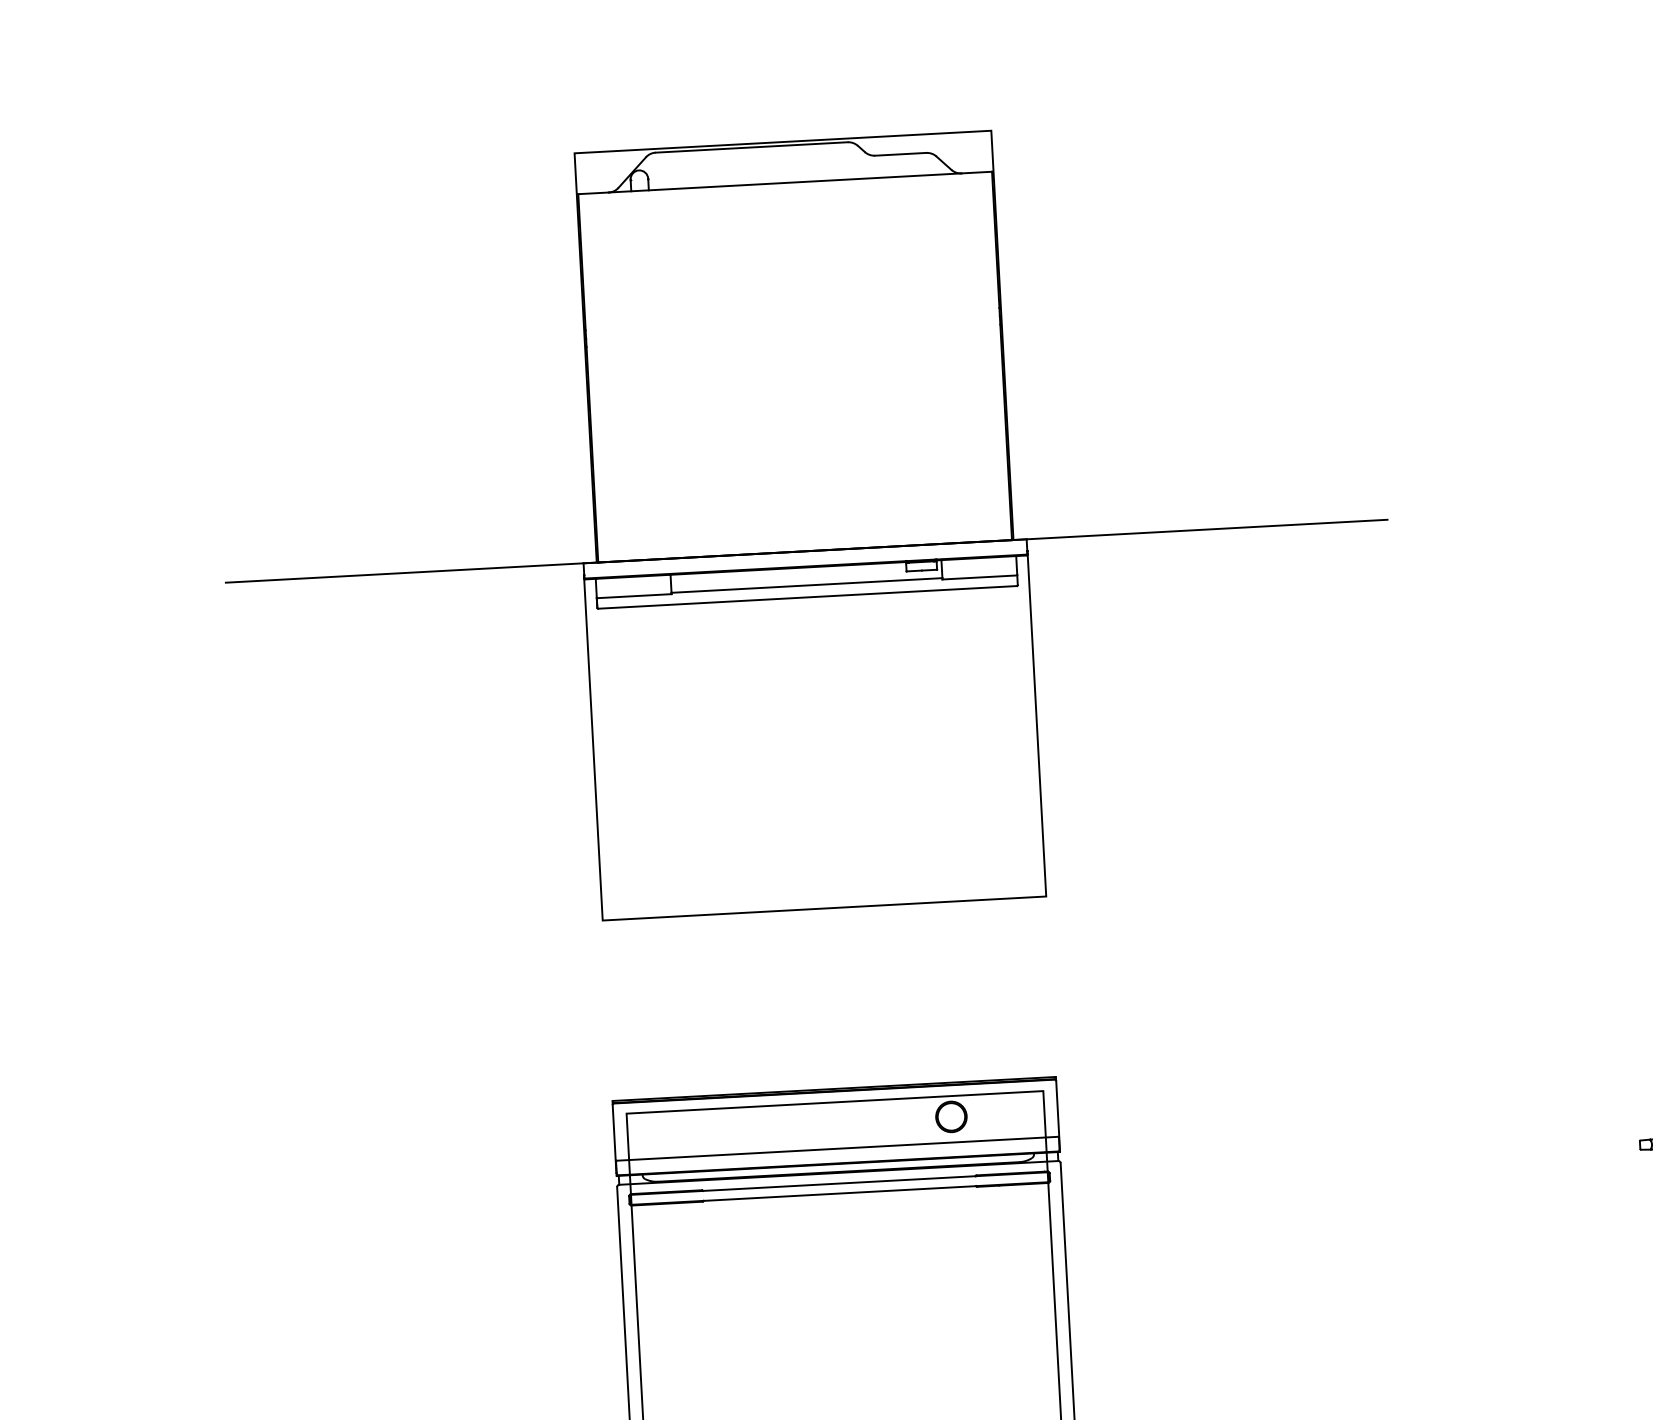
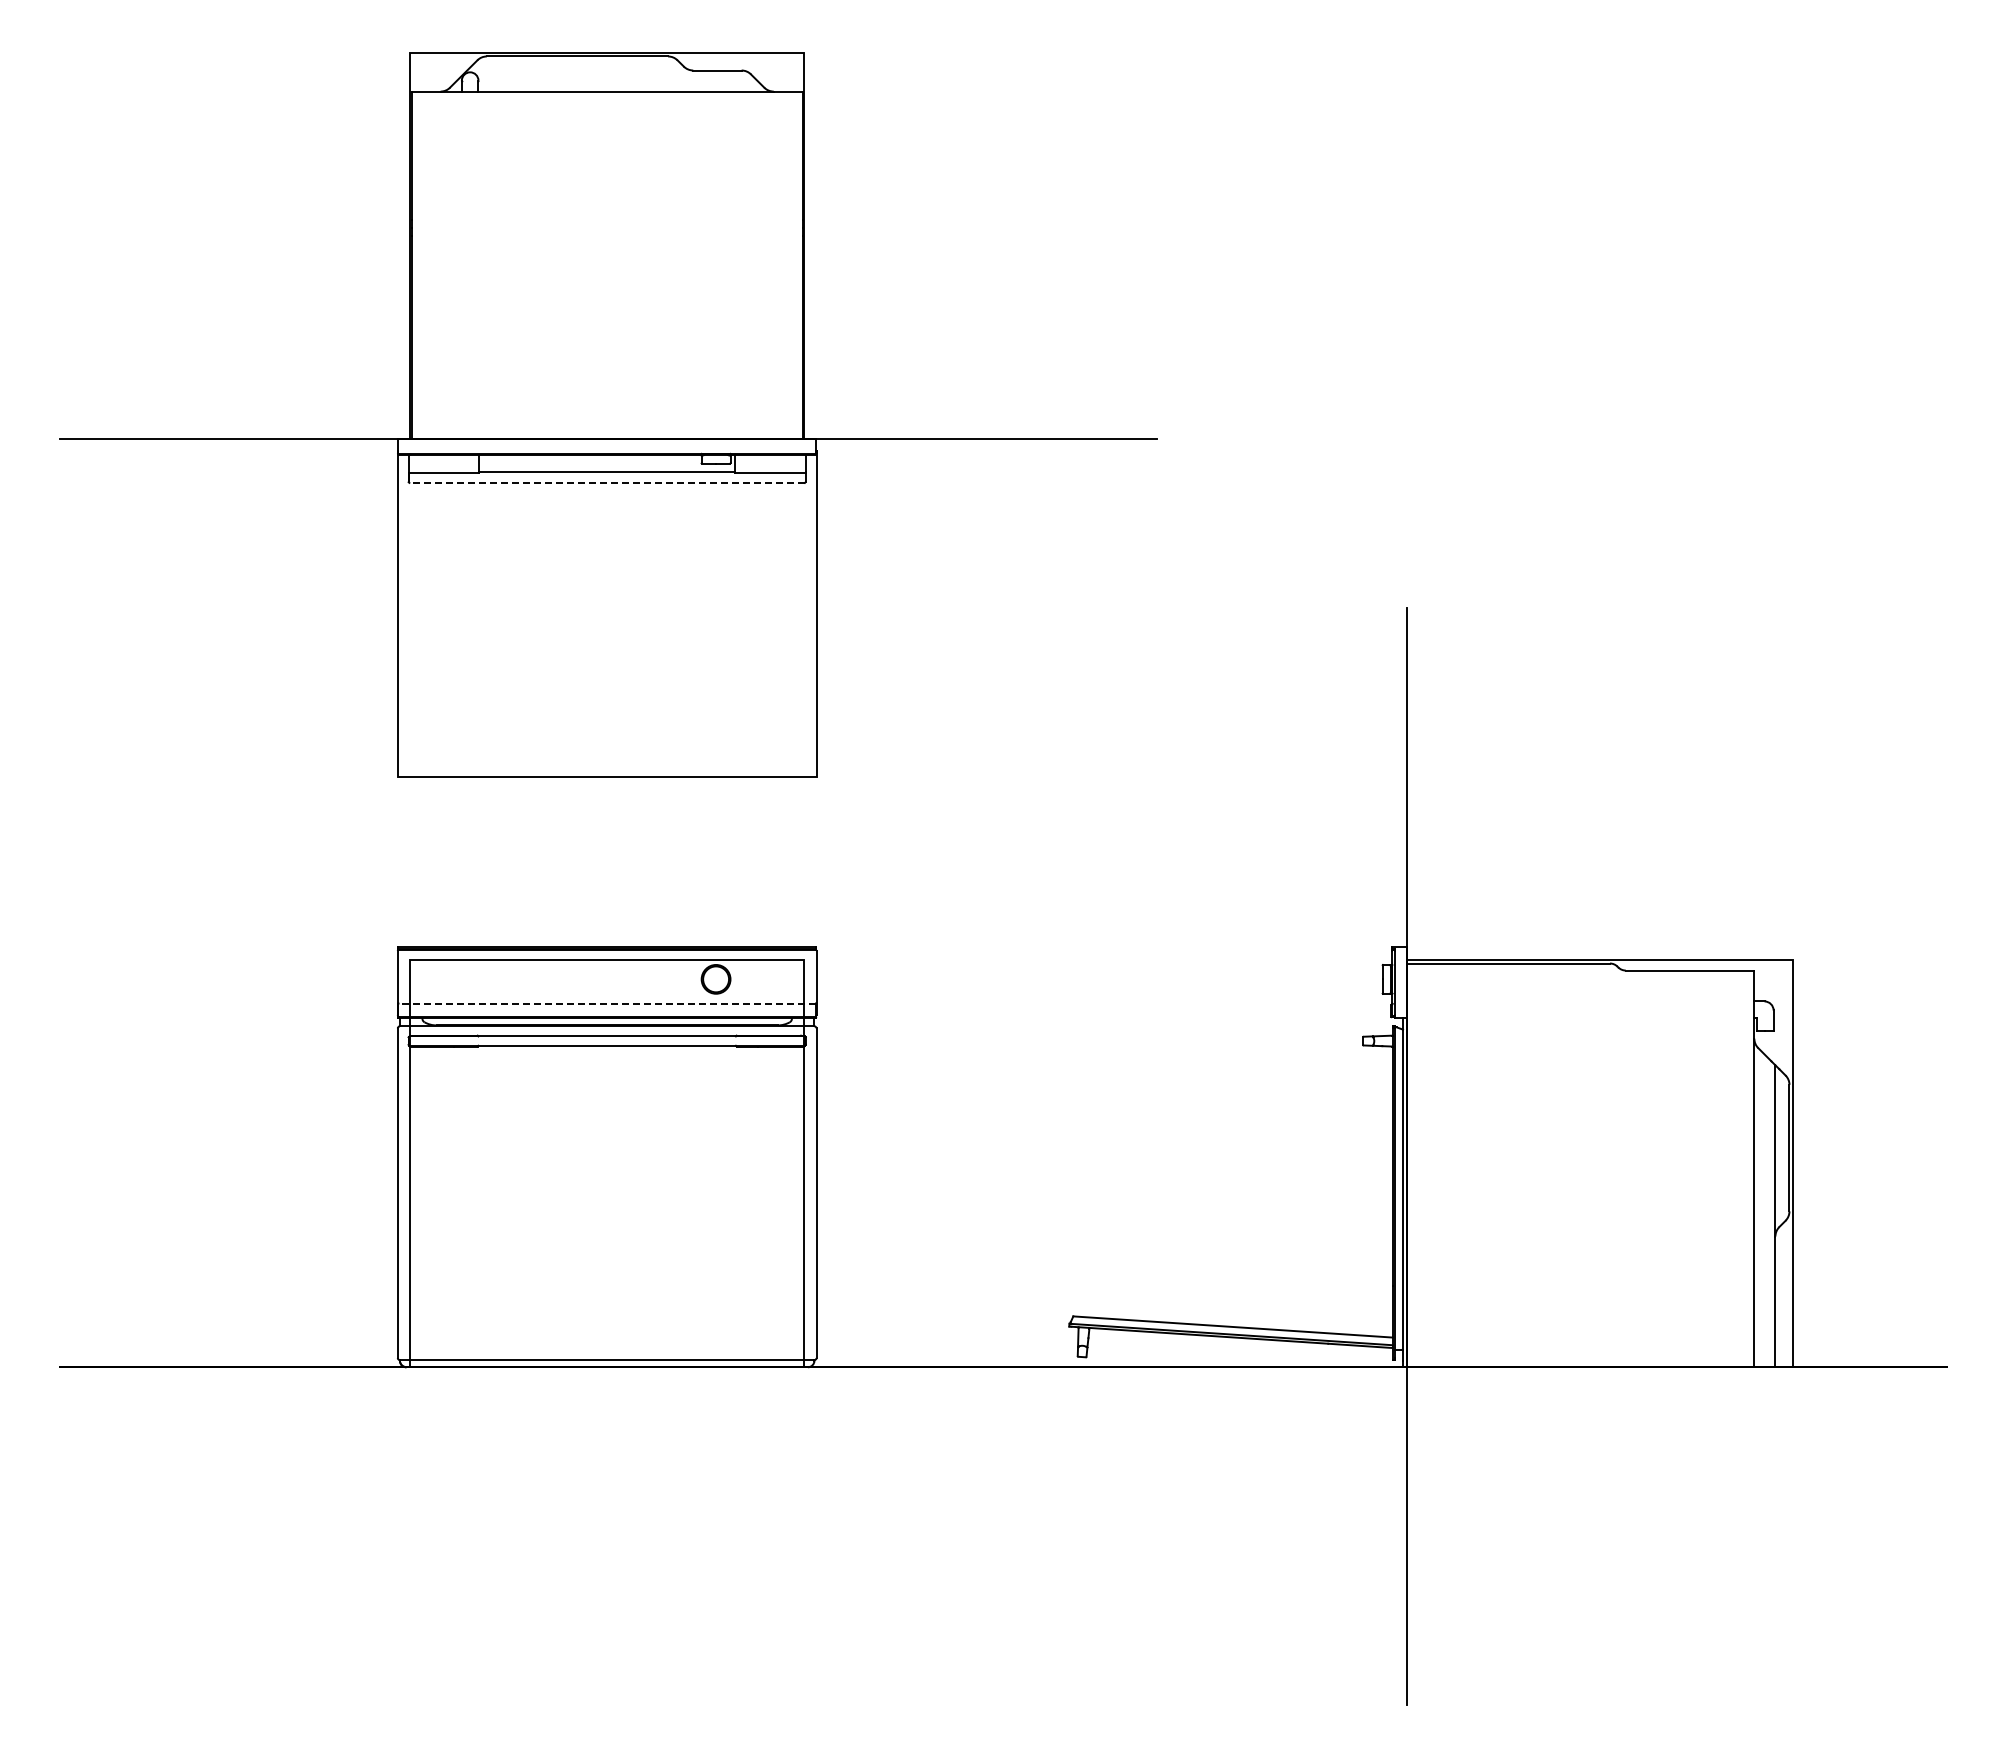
line: (807, 596) -> (607, 482), solid -> dashed
line: (837, 1148) -> (607, 1003), solid -> dashed

